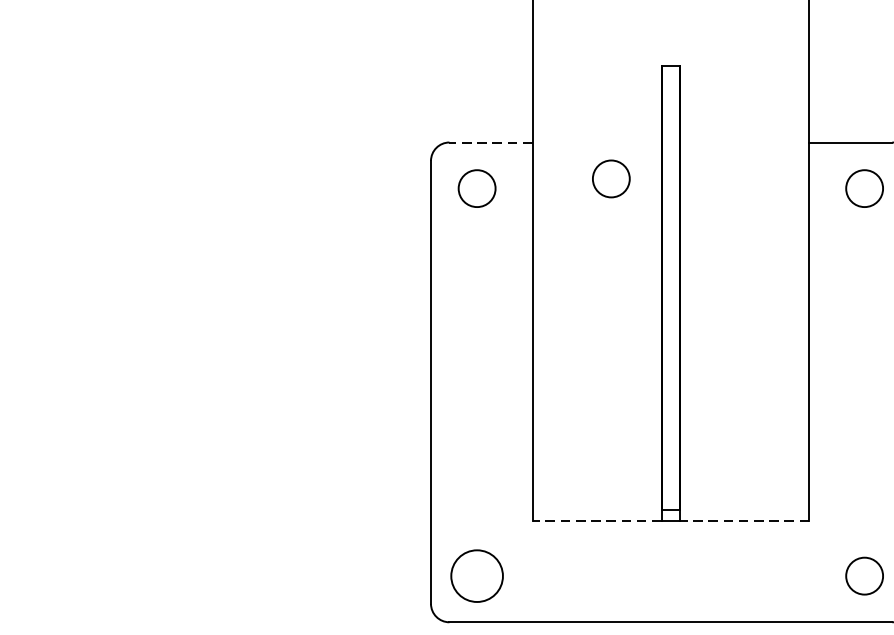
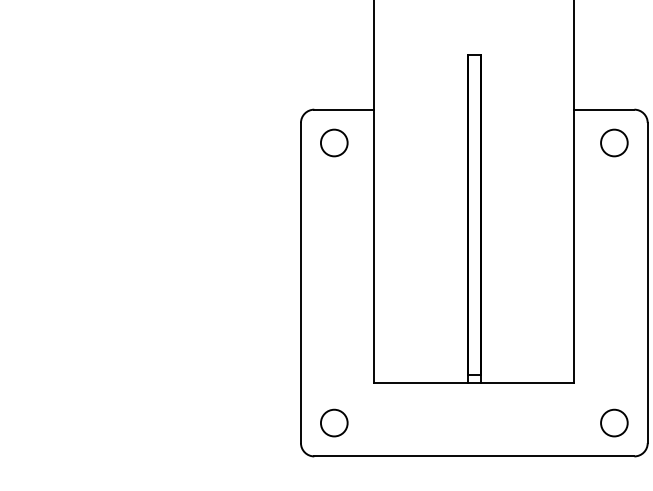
line: (489, 142) -> (343, 109), dashed -> solid
circle: (611, 178) -> (431, 135), removed
line: (597, 521) -> (421, 383), dashed -> solid
line: (744, 521) -> (527, 383), dashed -> solid
circle: (476, 575) -> (333, 422), size x0.71

